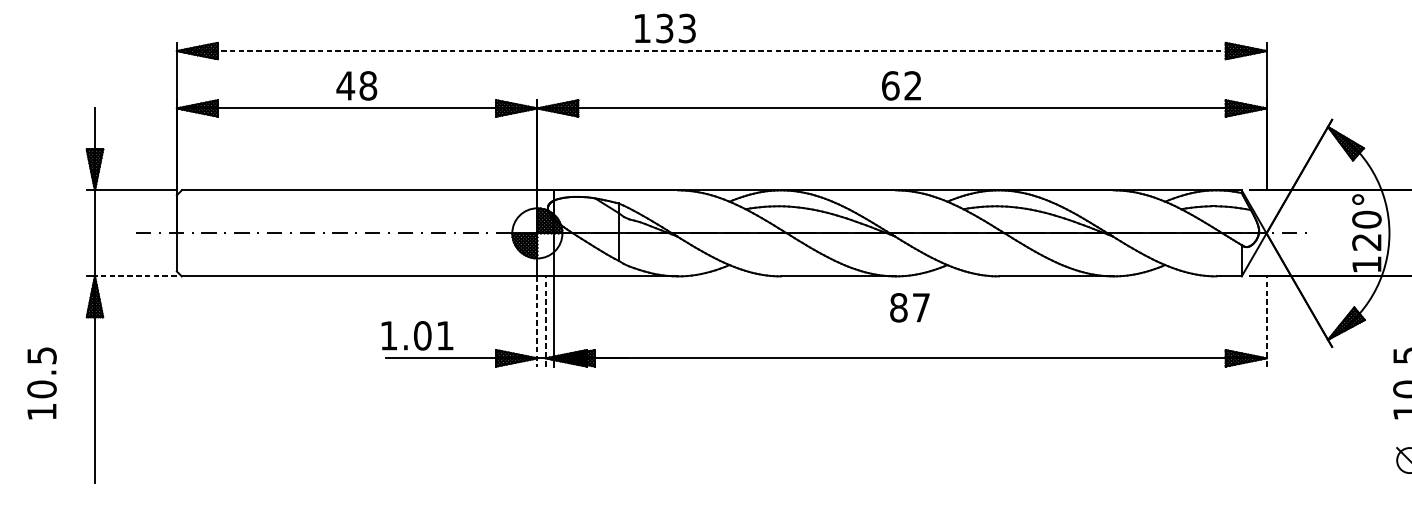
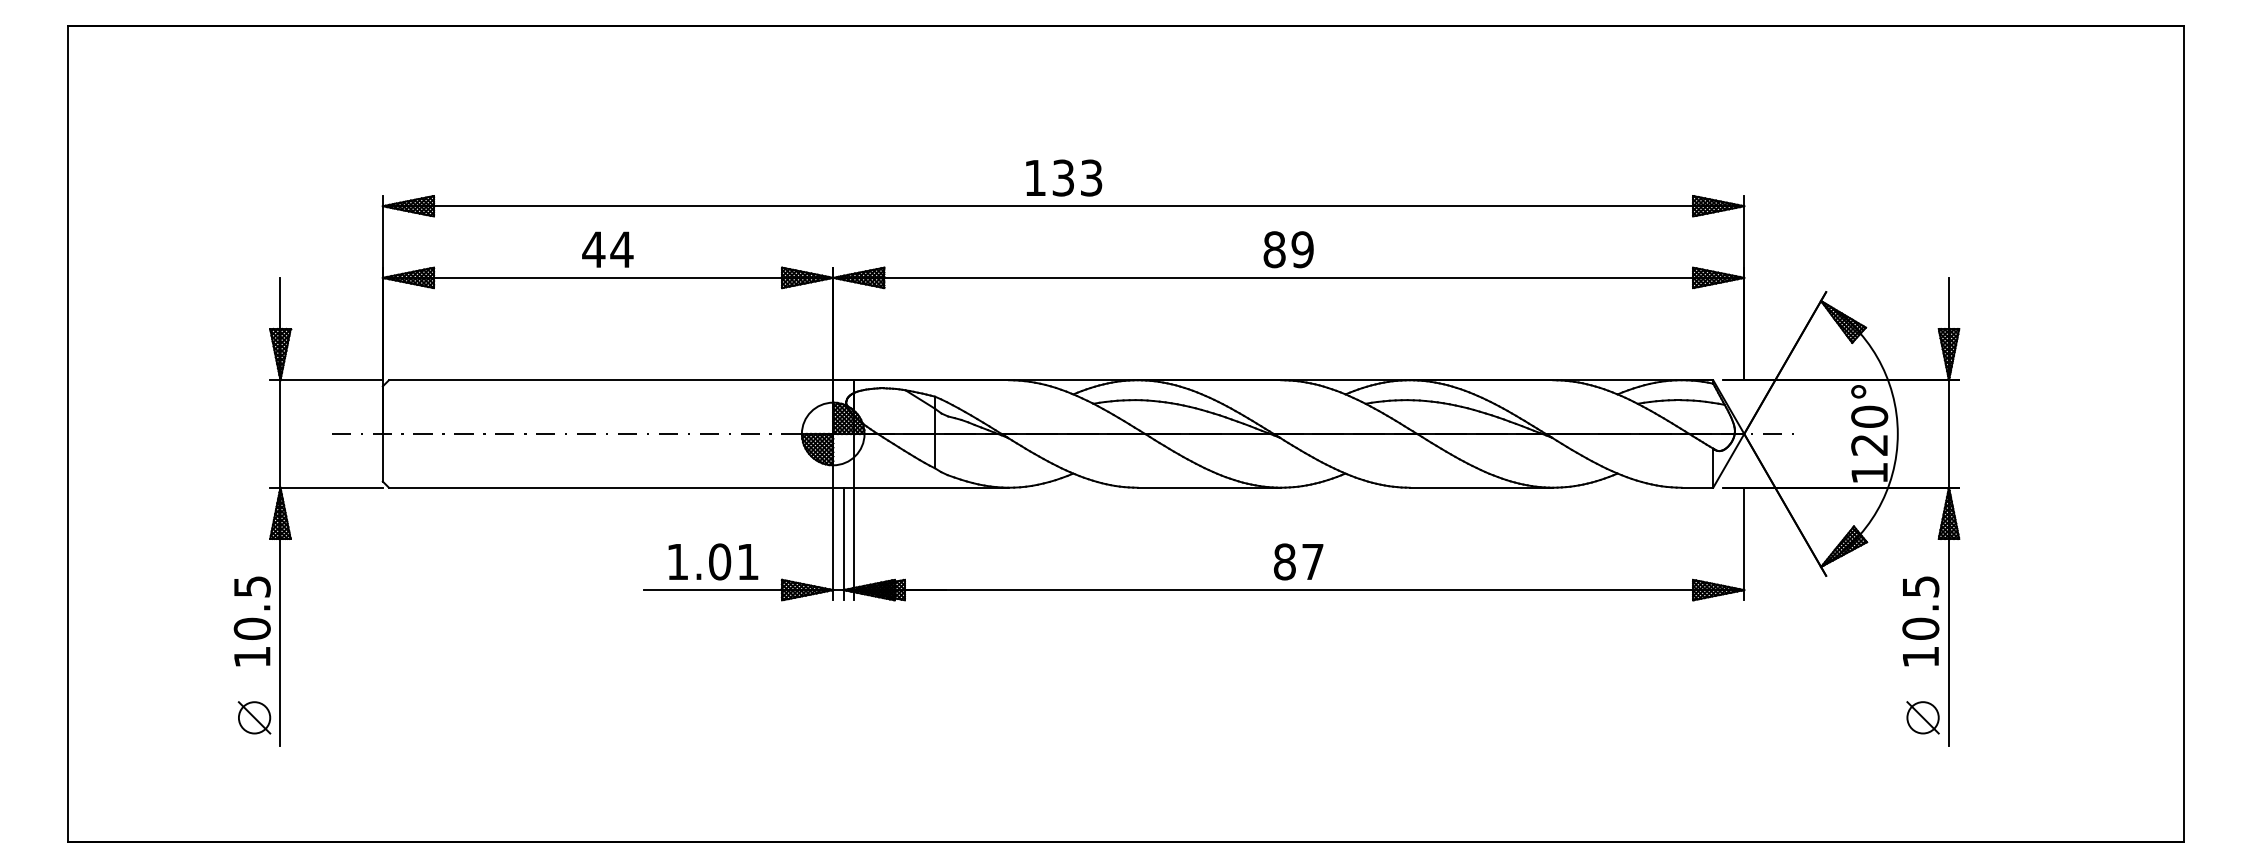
text: (665, 28) -> (1064, 177), moved
line: (721, 51) -> (1063, 206), dashed -> solid
text: (367, 85) -> (621, 249), 48 -> 44
text: (901, 85) -> (1288, 249), 62 -> 89
line: (135, 276) -> (331, 487), dashed -> solid
text: (909, 307) -> (1298, 561), moved
line: (537, 321) -> (833, 544), dashed -> solid
line: (545, 321) -> (843, 543), dashed -> solid
line: (1266, 321) -> (1744, 543), dashed -> solid
text: (417, 335) -> (713, 561), moved
text: (41, 383) -> (251, 621), moved
part: (74, 460) -> (254, 717), added

